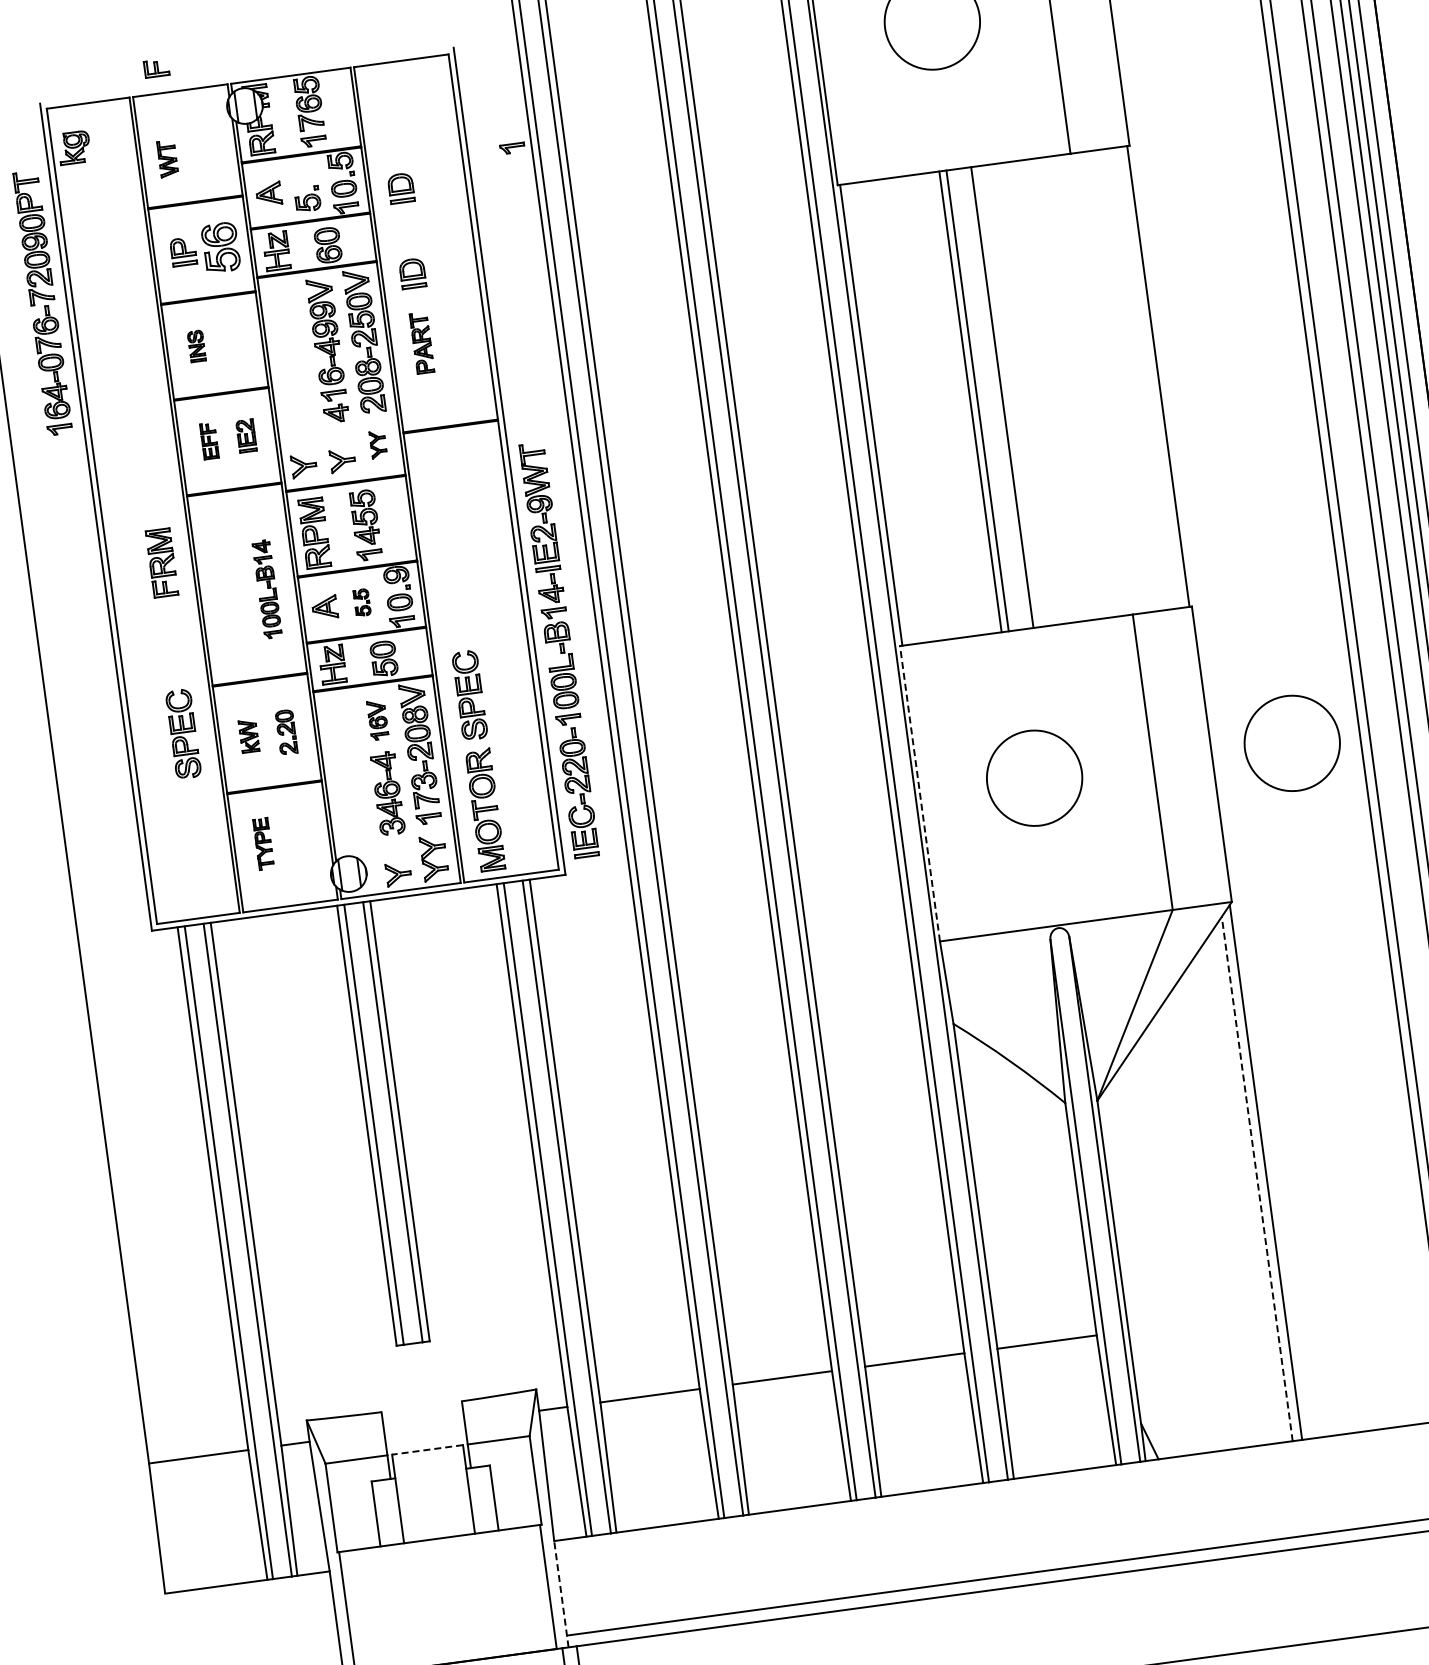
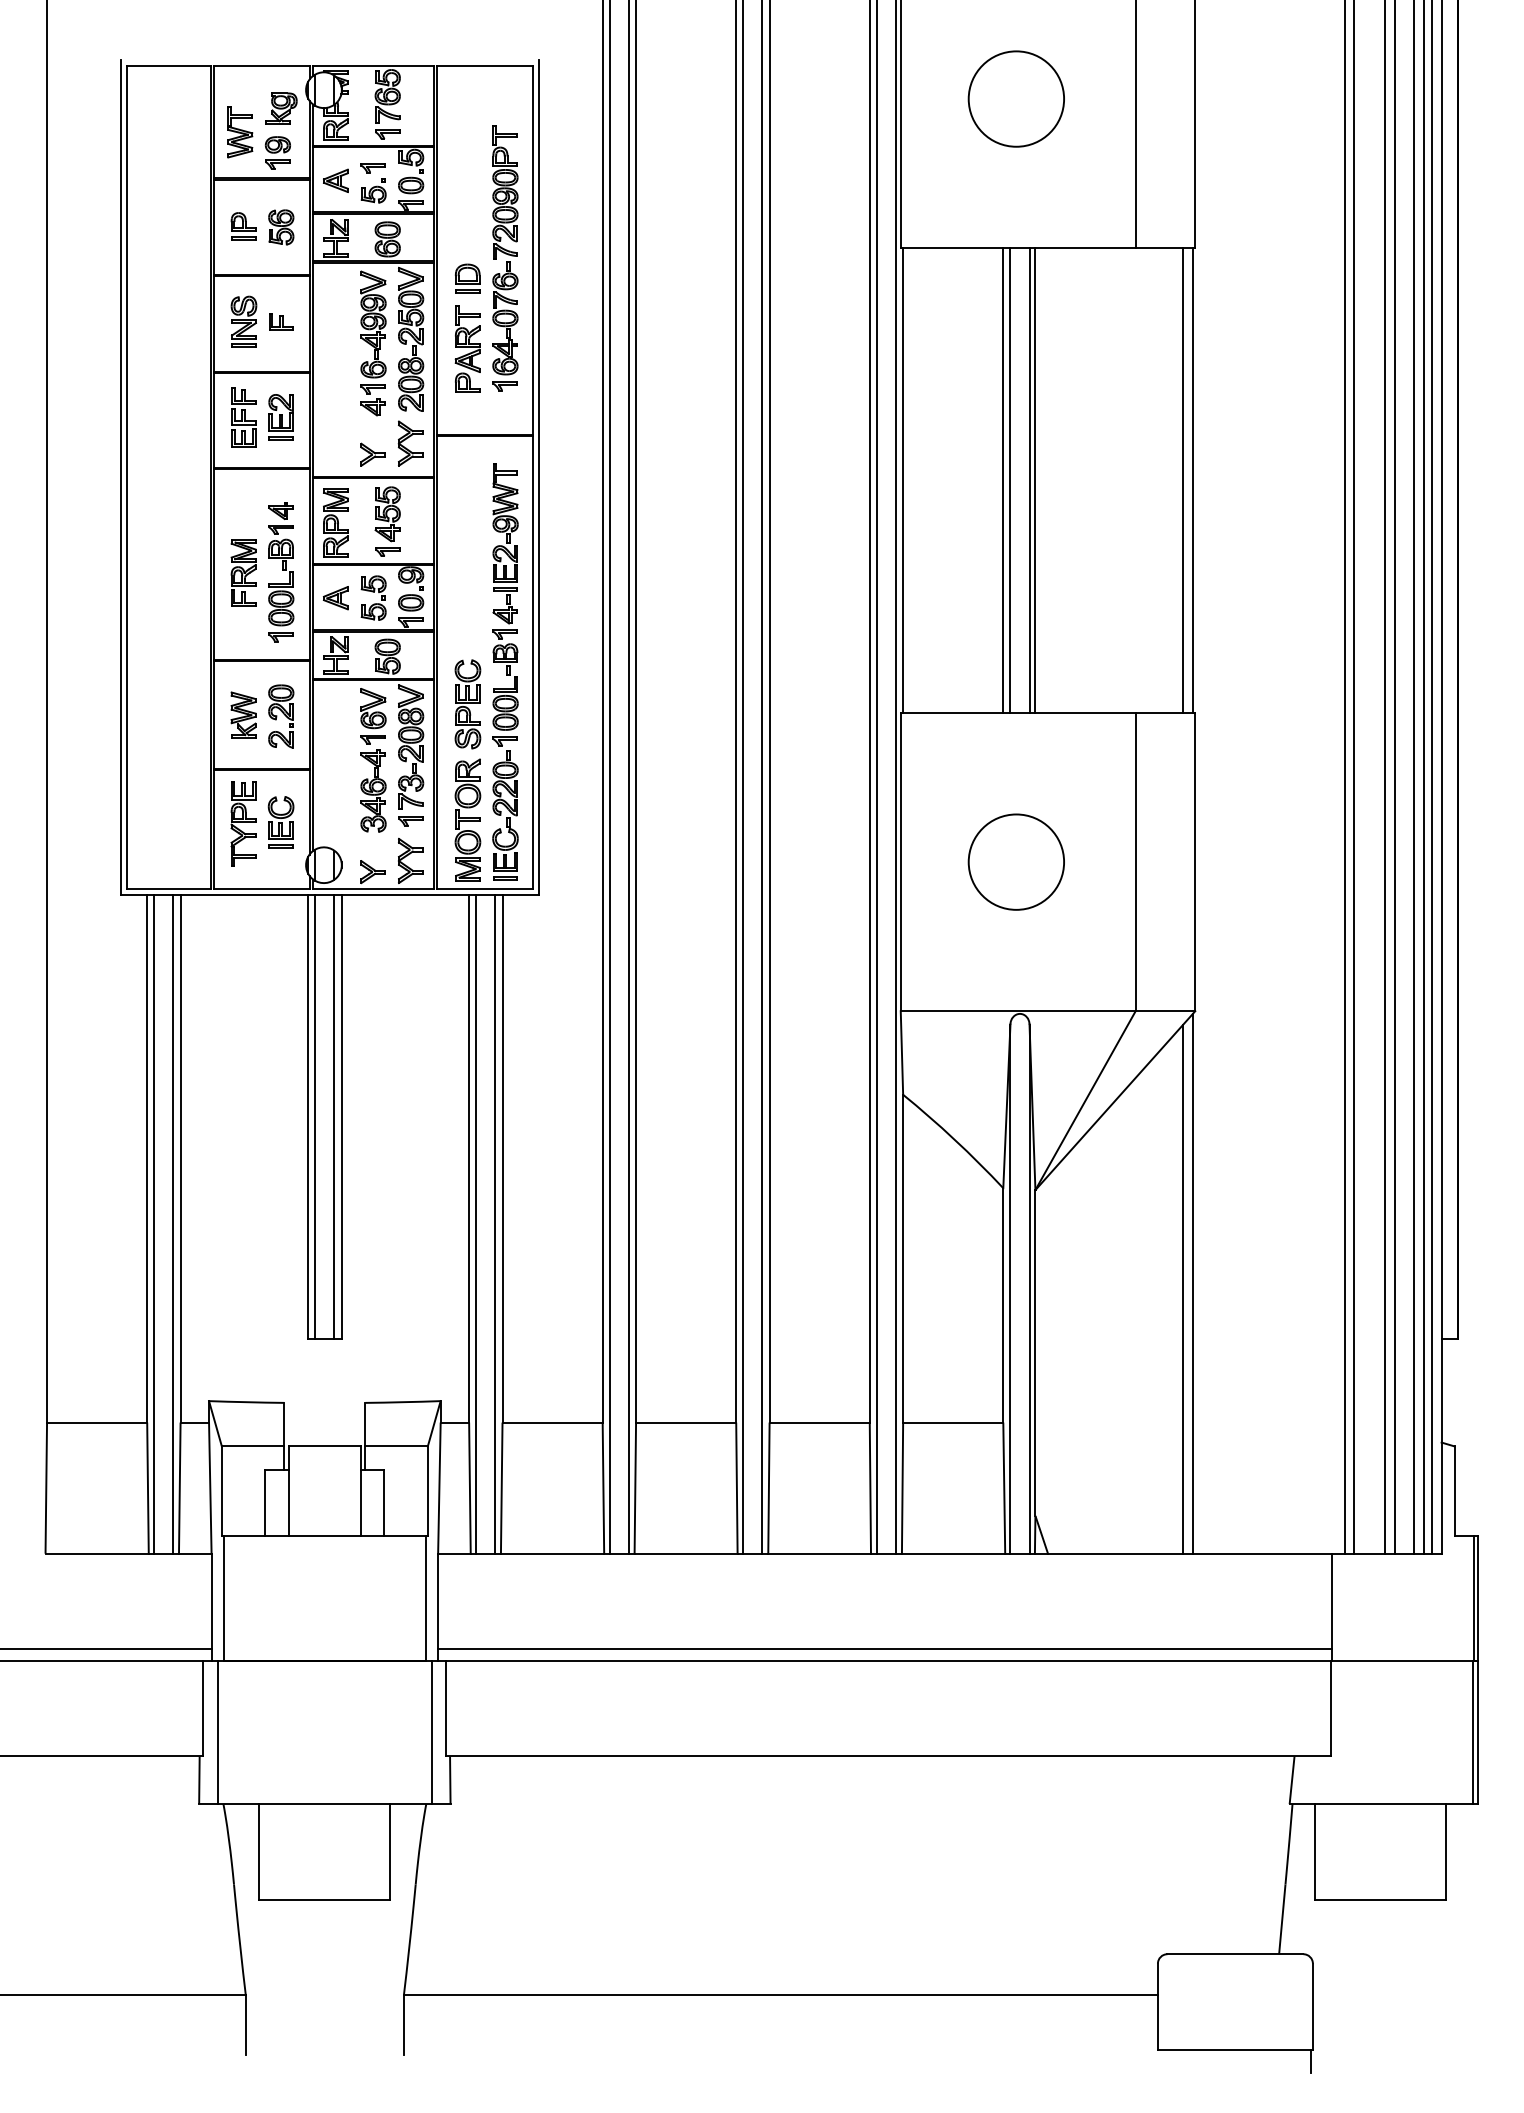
part: (156, 67) -> (281, 321), moved
part: (74, 147) -> (281, 108), moved
part: (511, 148) -> (372, 168), moved
part: (167, 159) -> (240, 132), size x1.43
part: (207, 173) -> (277, 152), added
part: (400, 188) -> (467, 192), removed
part: (221, 247) -> (281, 227), size x0.71
part: (43, 303) -> (505, 258), moved
part: (421, 342) -> (467, 348), size x1.43
part: (196, 346) -> (243, 321), size x1.67
line: (1149, 377) -> (1183, 480), added
line: (996, 398) -> (1029, 480), added
part: (245, 436) -> (280, 417), size x1.43
part: (209, 441) -> (243, 417), size x1.67
part: (378, 444) -> (410, 443), size x1.67
part: (303, 465) -> (333, 454), removed
part: (161, 562) -> (243, 572), moved
part: (267, 589) -> (281, 572), size x1.43
part: (362, 602) -> (373, 597), size x1.67
part: (559, 650) -> (505, 671), moved
part: (377, 720) -> (373, 716), size x1.43
part: (286, 732) -> (281, 716), size x1.43
part: (183, 734) -> (178, 704), removed
part: (248, 735) -> (243, 714), size x1.43
circle: (1291, 742) -> (1275, 861), removed
line: (919, 793) -> (900, 861), dashed -> solid
part: (300, 837) -> (280, 822), added
part: (263, 843) -> (243, 823), size x1.67
line: (1257, 1179) -> (1183, 1289), dashed -> solid
line: (427, 1450) -> (324, 1446), dashed -> solid
line: (561, 1594) -> (438, 1607), dashed -> solid

